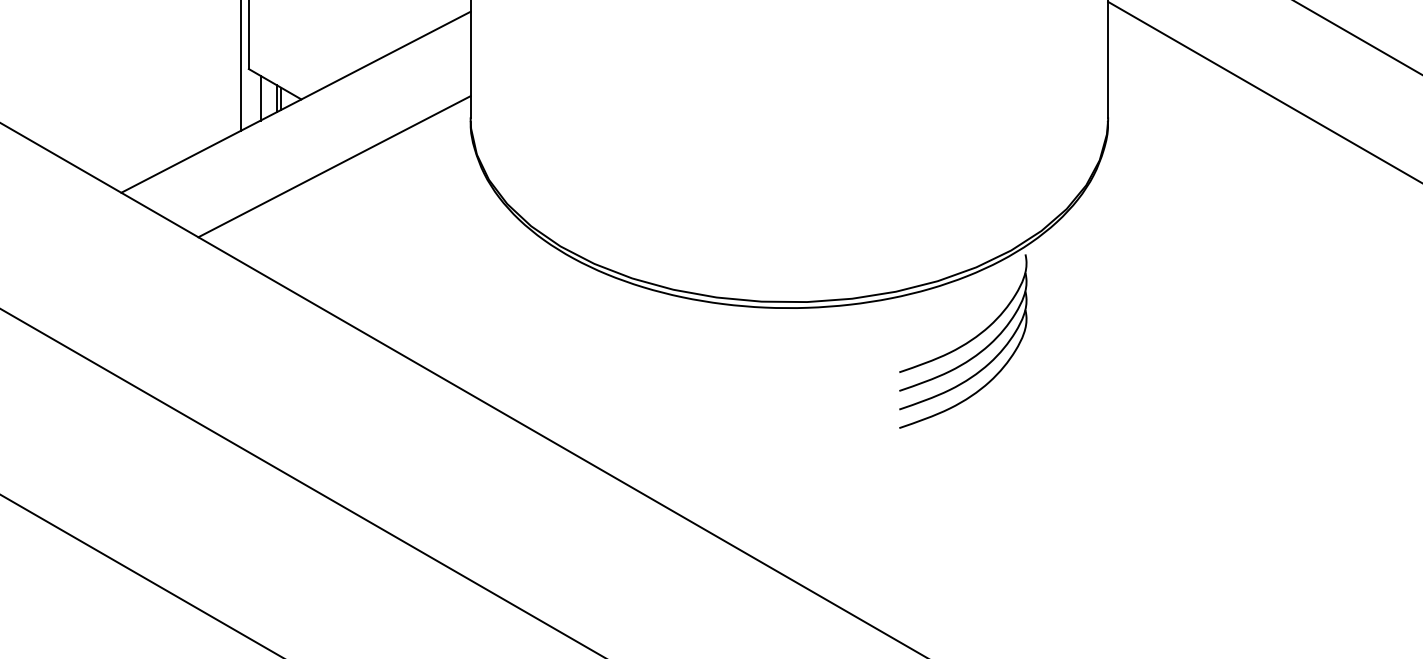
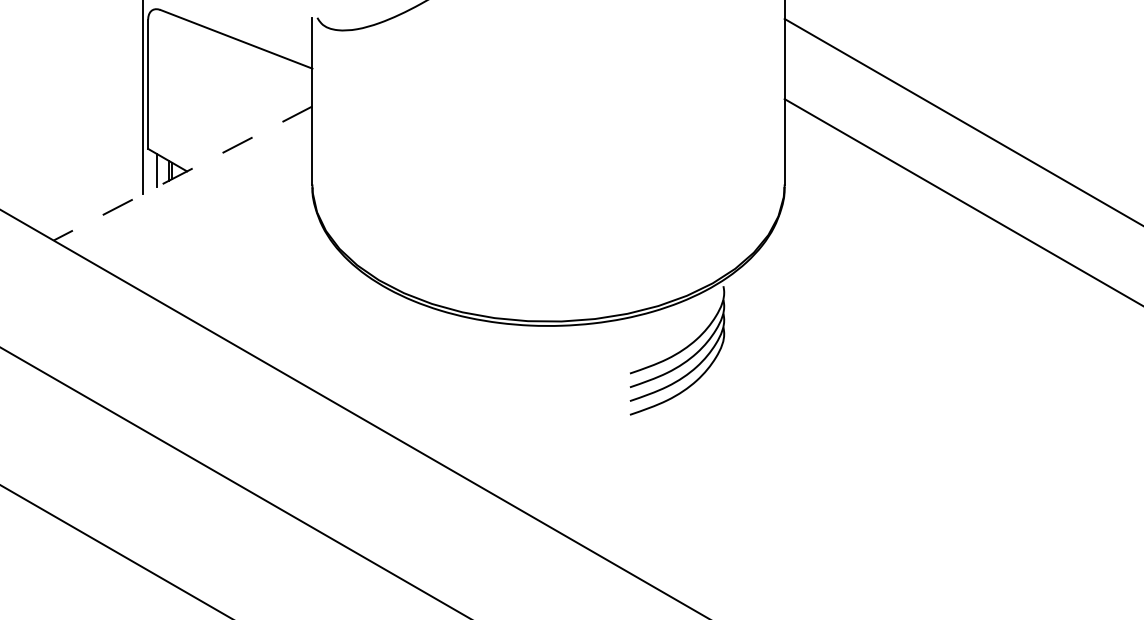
line: (296, 102) -> (183, 173), solid -> dashed
line: (334, 165) -> (211, 220), removed

